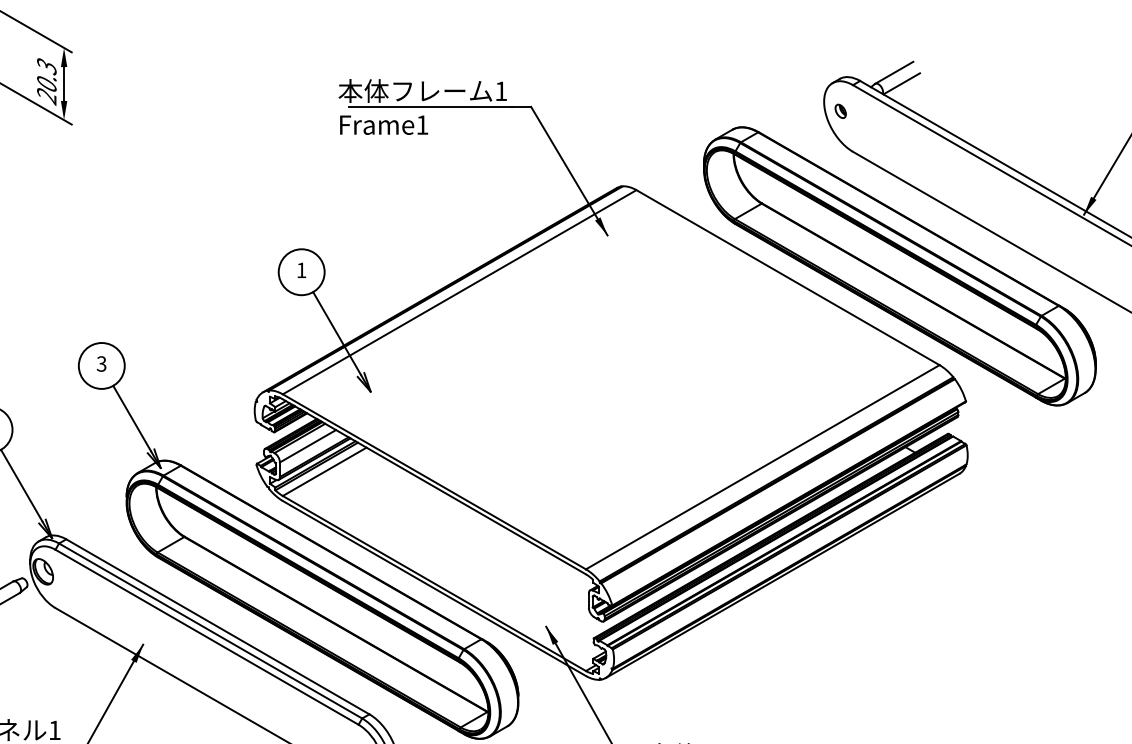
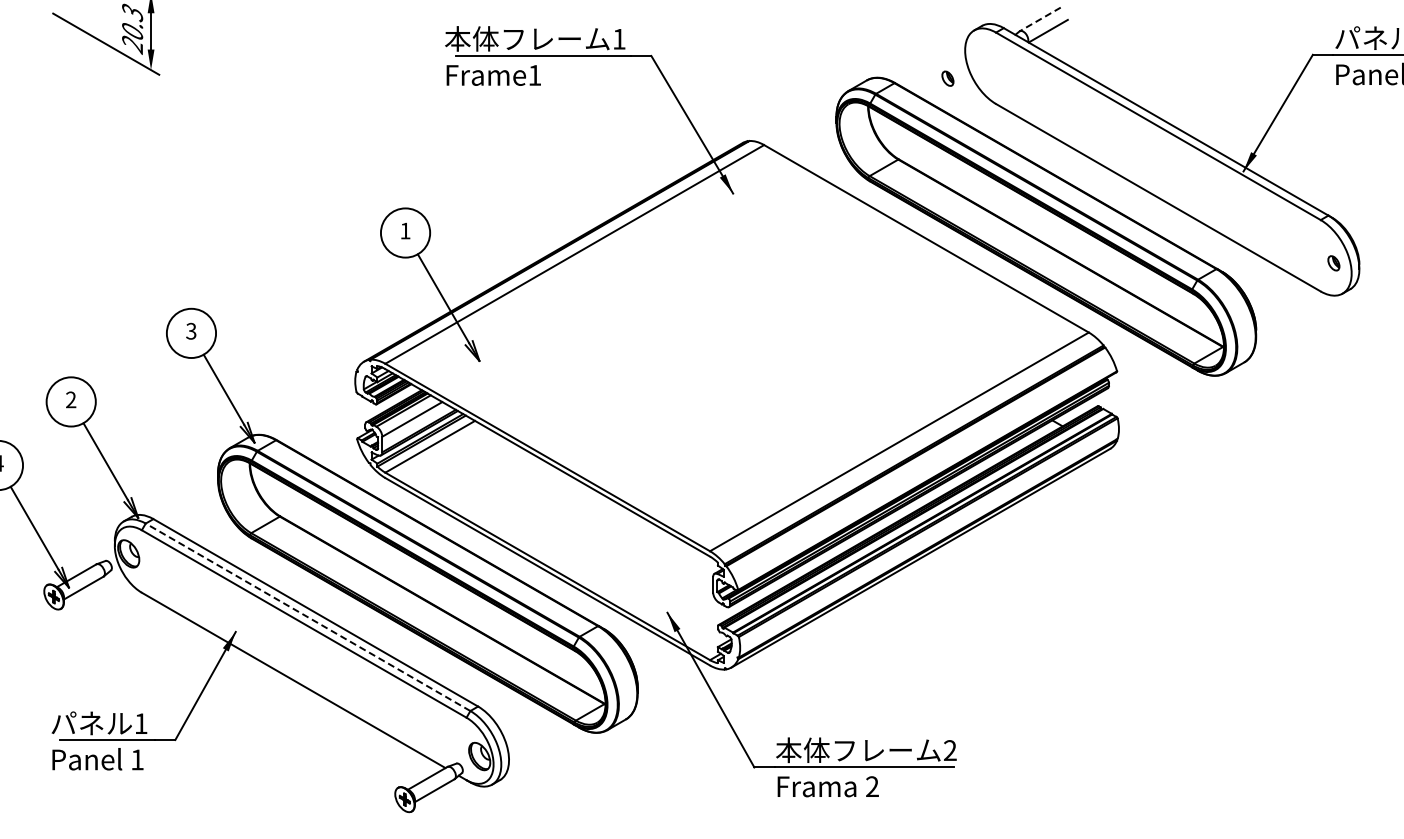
line: (894, 72) -> (1040, 19), solid -> dashed
part: (840, 111) -> (947, 78), moved
line: (210, 631) -> (307, 617), solid -> dashed

